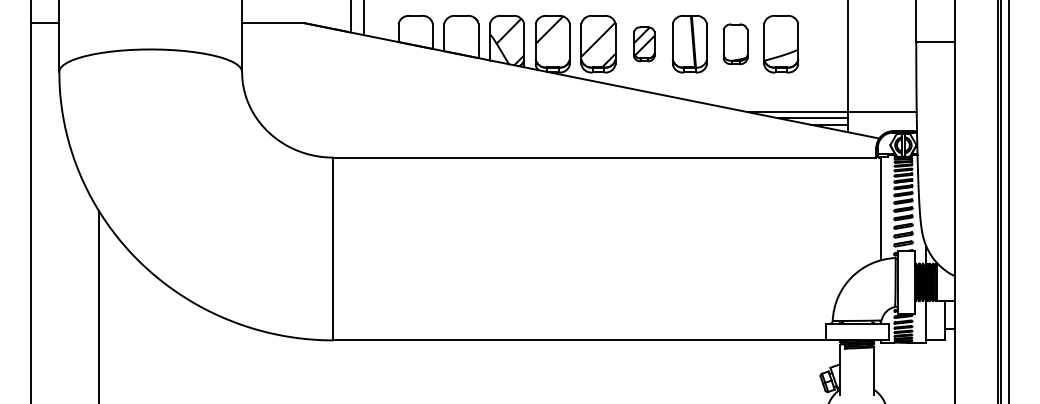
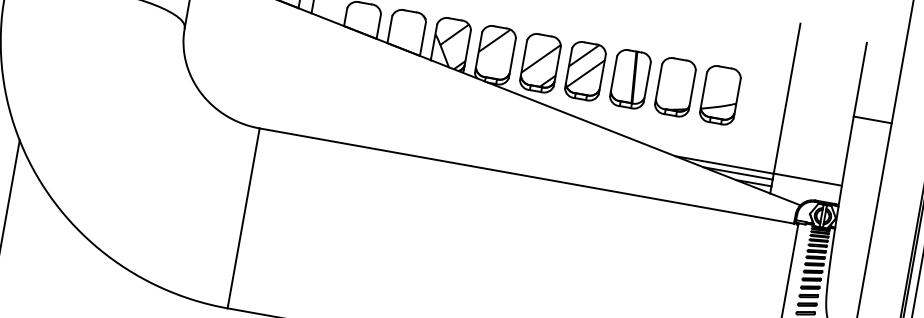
part: (644, 44) -> (585, 71), size x1.67
part: (735, 44) -> (675, 87), size x1.43

